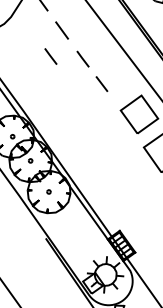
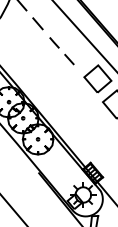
line: (50, 55) -> (31, 42), removed

